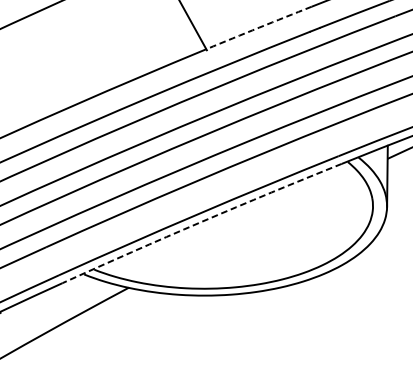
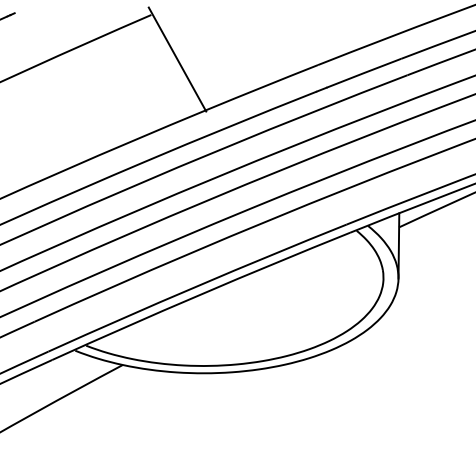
arc: (258, 27) -> (261, 87), dashed -> solid
arc: (201, 221) -> (200, 294), dashed -> solid

